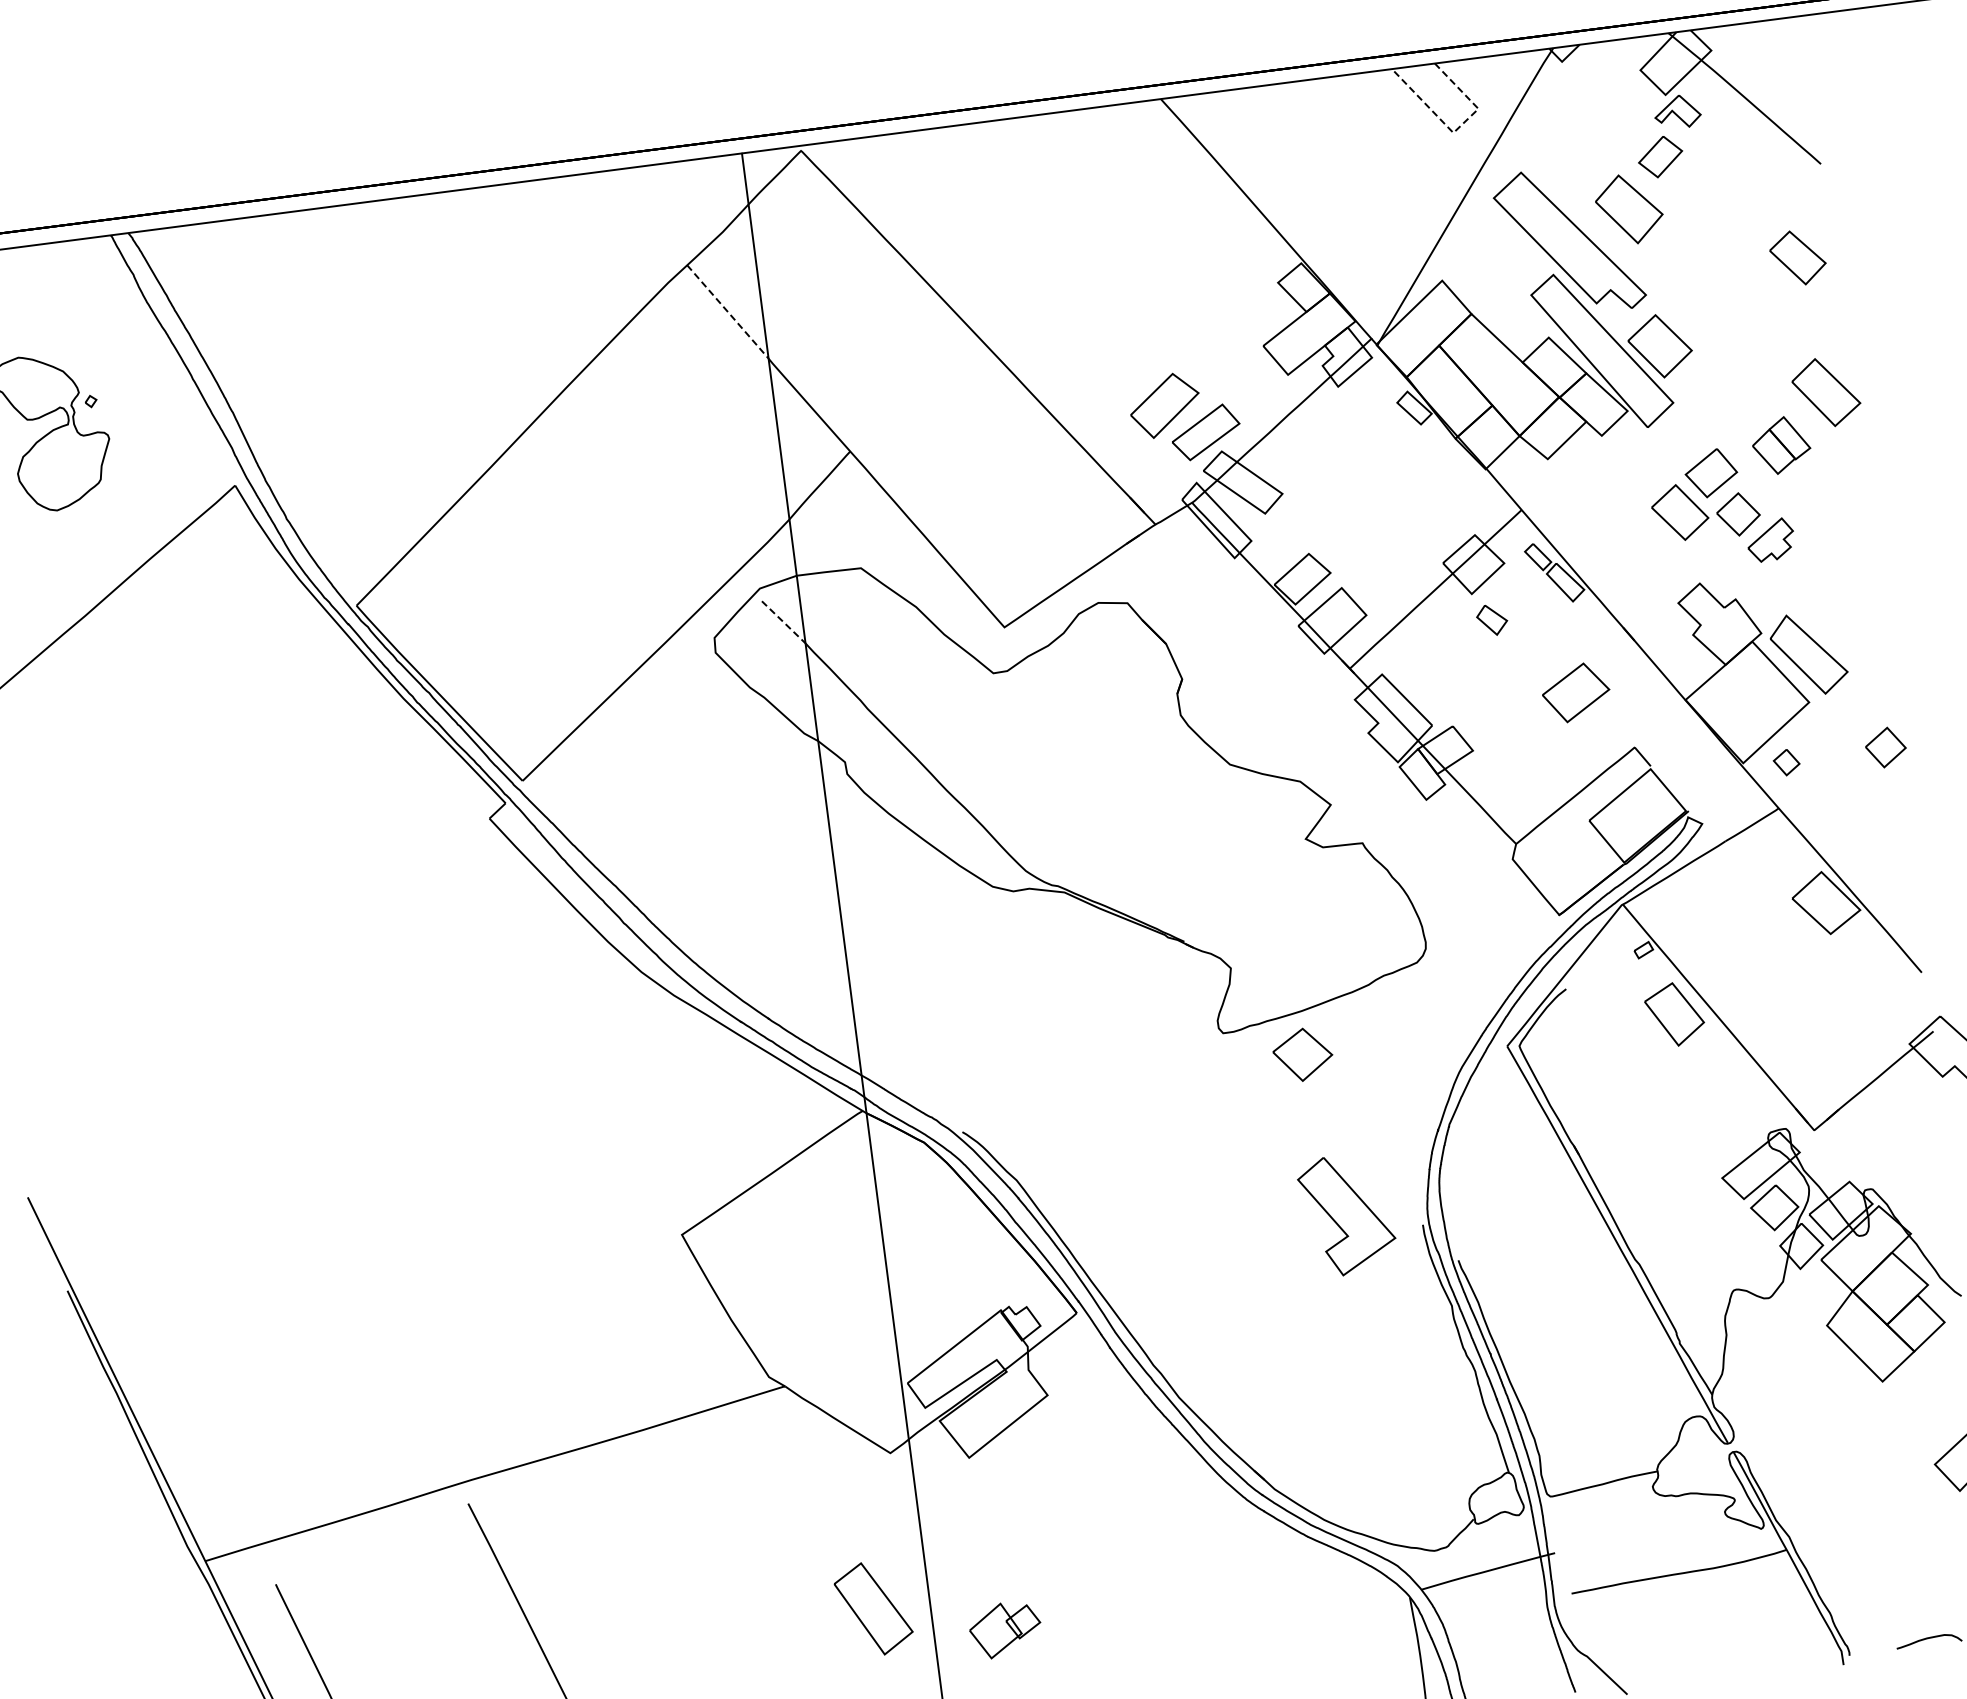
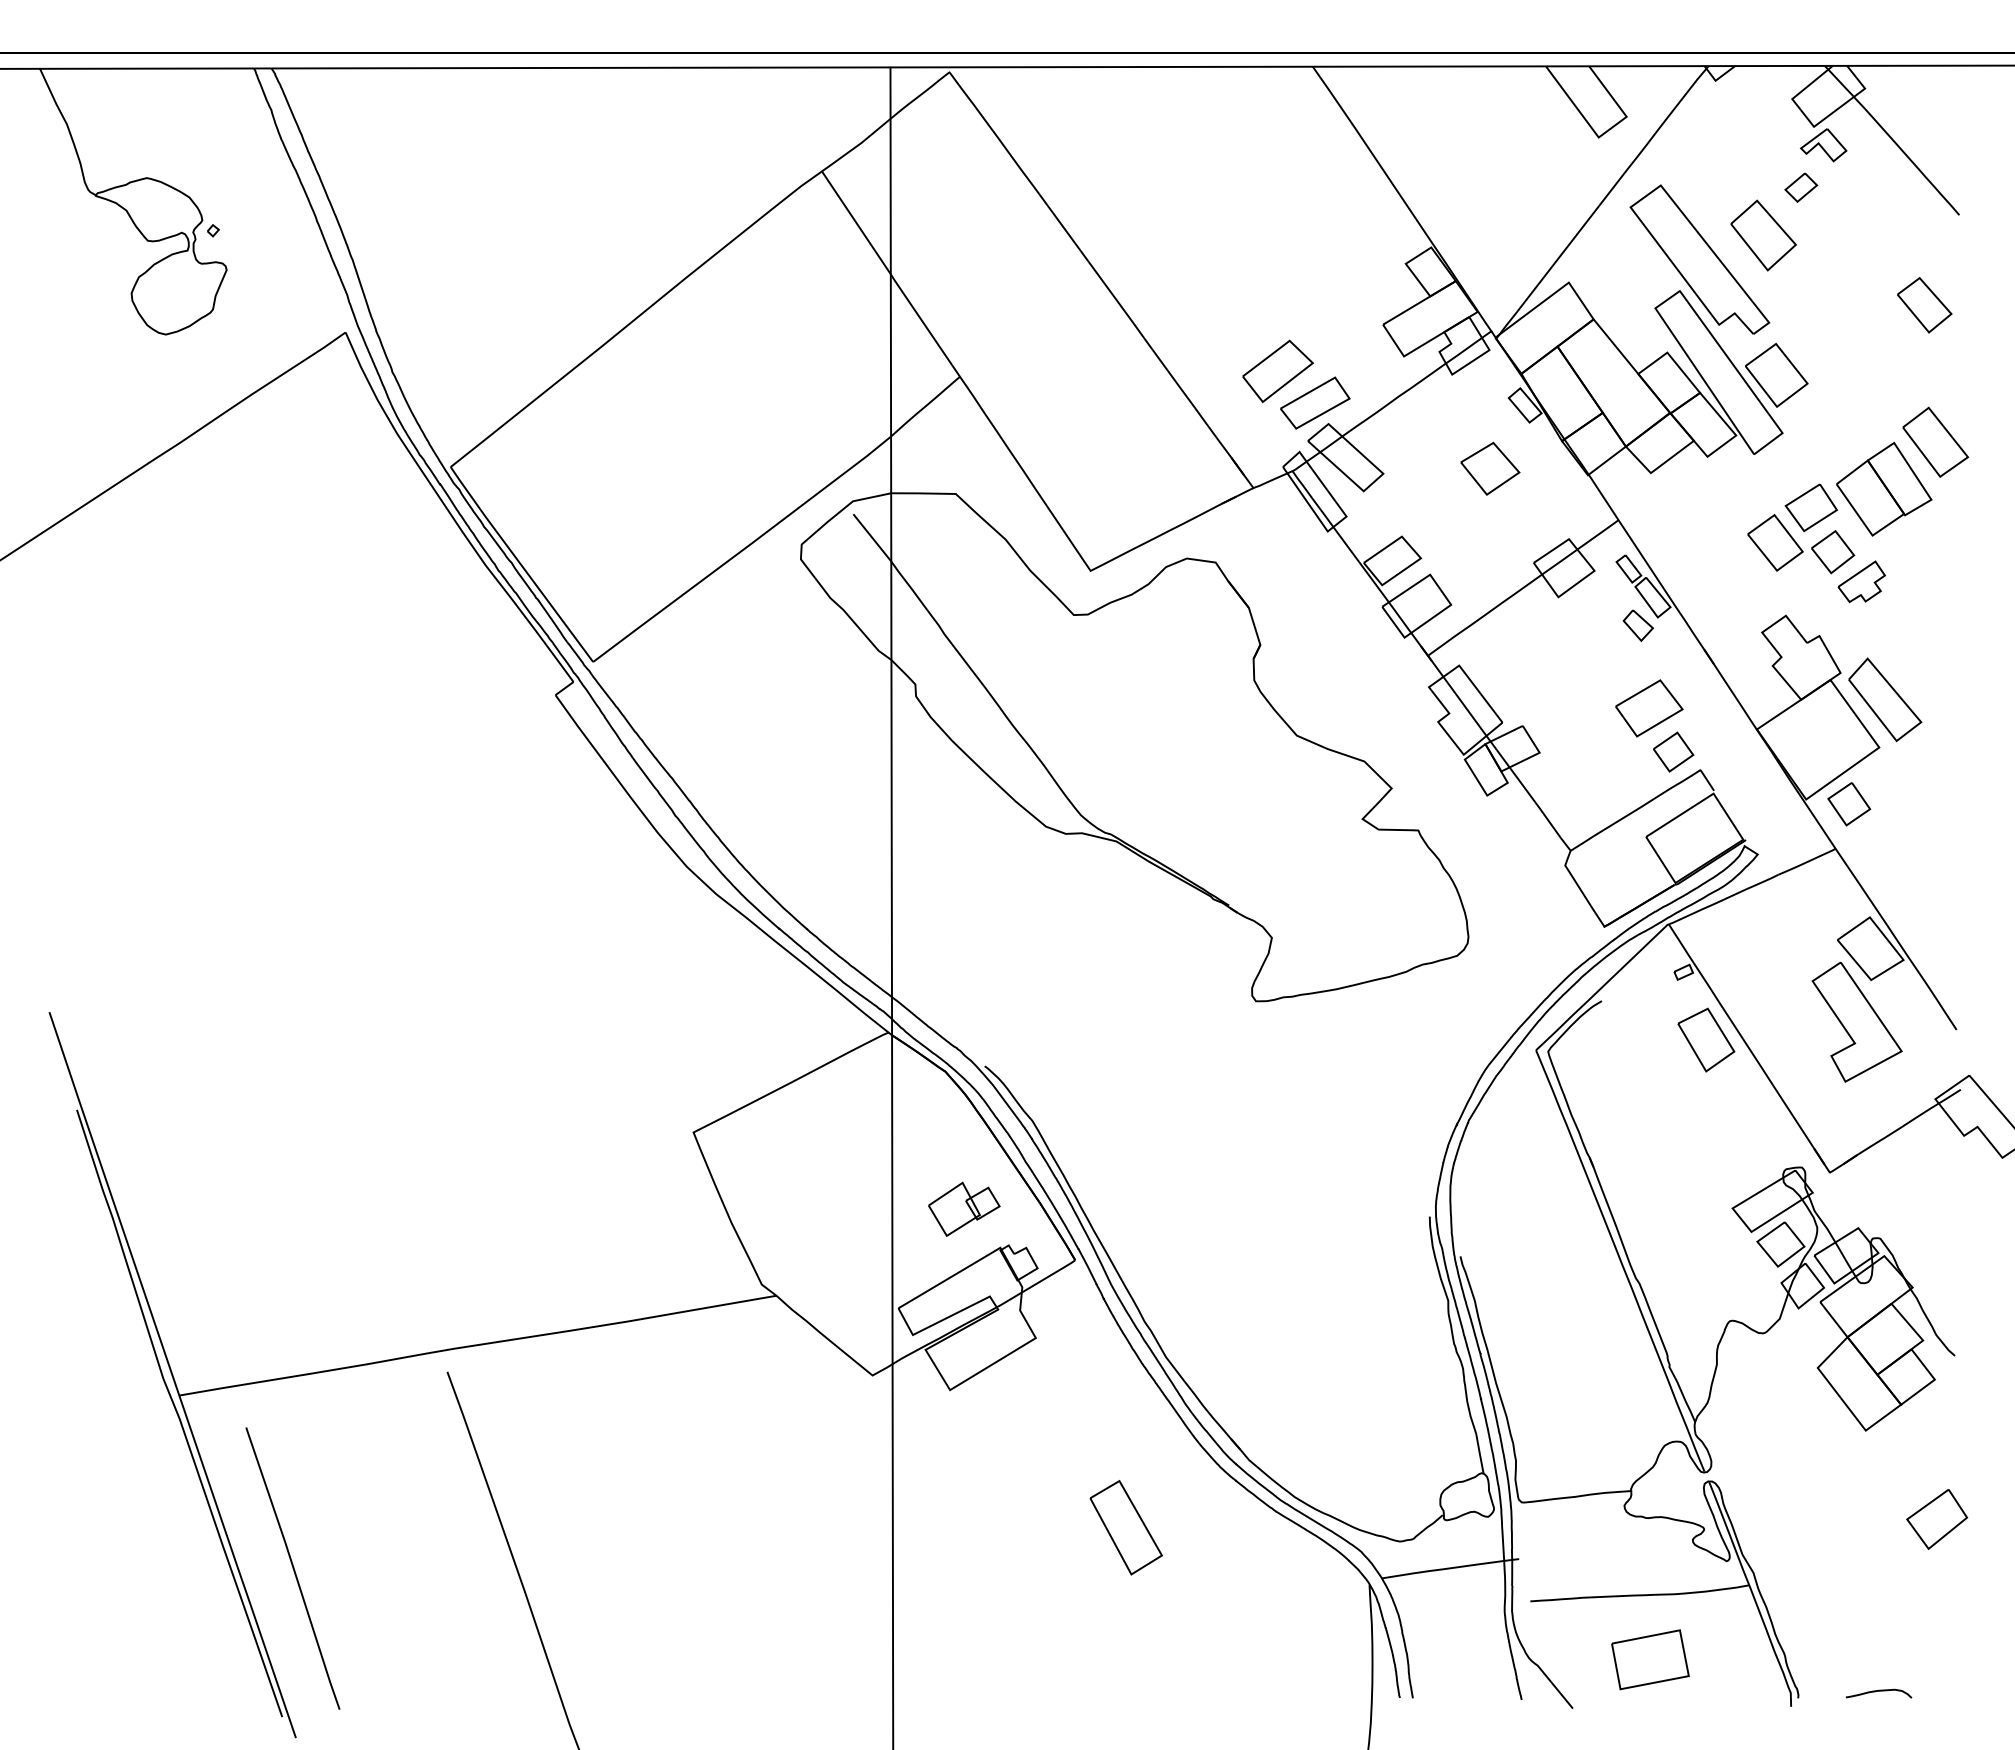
line: (1455, 130) -> (1601, 135), dashed -> solid
part: (1660, 156) -> (1801, 187), size x0.71
line: (727, 311) -> (856, 222), dashed -> solid
part: (1781, 444) -> (1884, 488), size x1.67
part: (1491, 620) -> (1637, 625), moved
line: (783, 622) -> (872, 538), dashed -> solid
part: (1885, 746) -> (1673, 751), moved
part: (1786, 762) -> (1849, 804), size x1.67
part: (1303, 1054) -> (1490, 468), moved
part: (1346, 1215) -> (1856, 1022), moved
part: (872, 1608) -> (1125, 1527), moved
part: (1005, 1628) -> (964, 1208), moved
part: (1698, 1636) -> (1650, 1659), added

